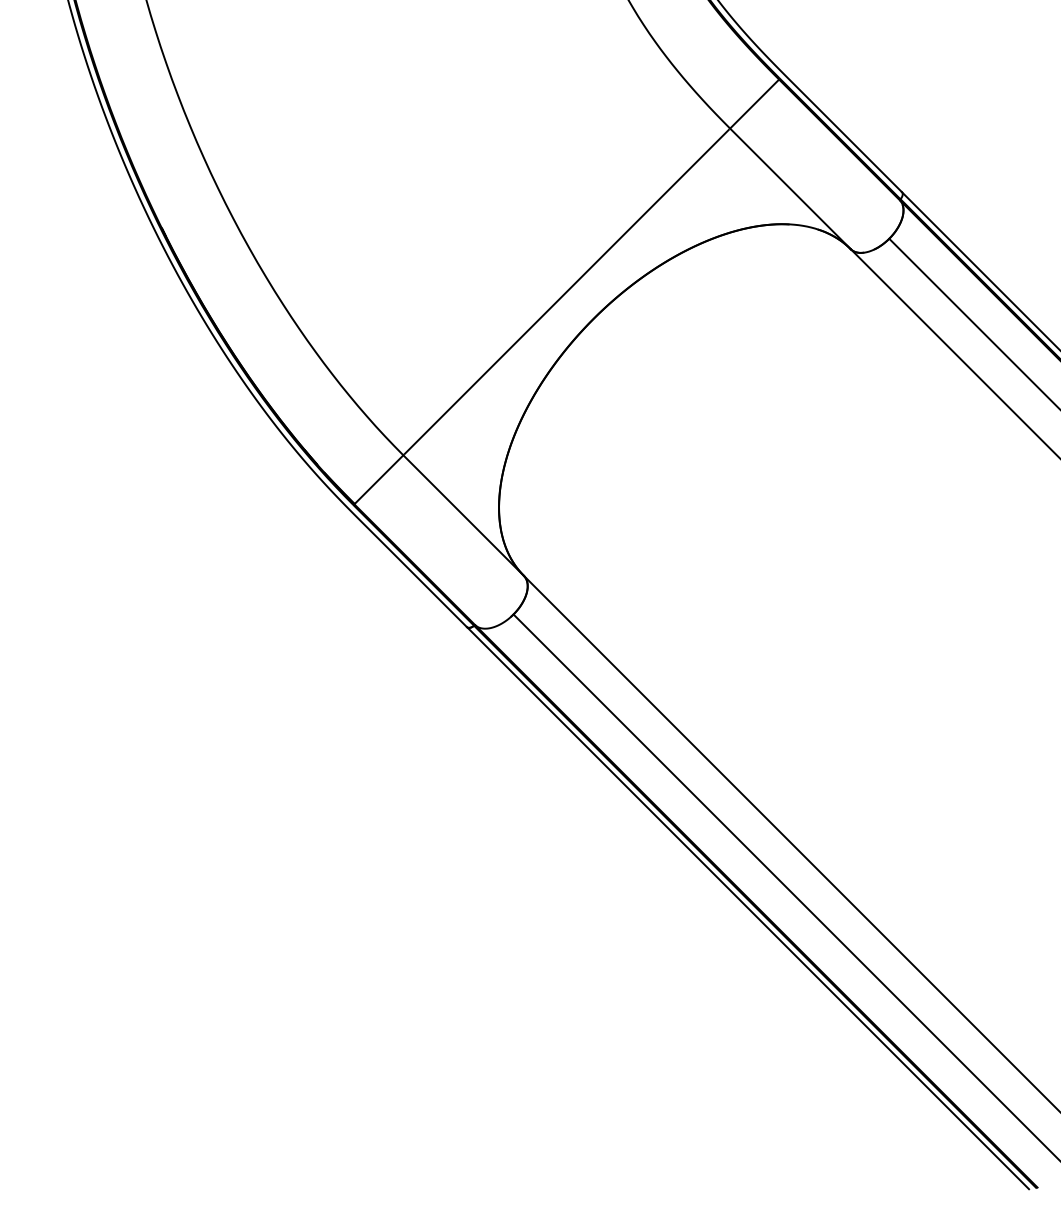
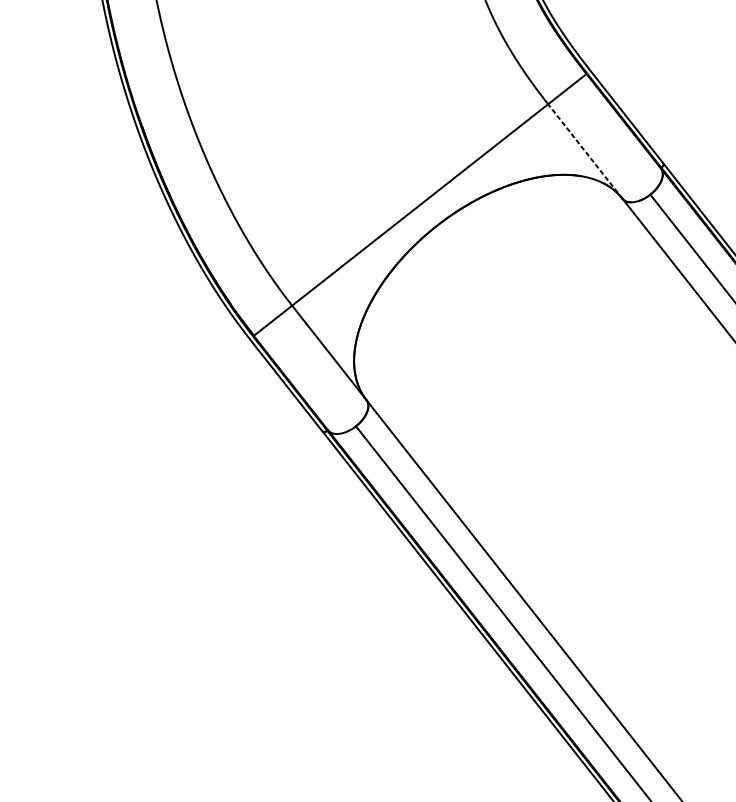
line: (790, 188) -> (585, 151), solid -> dashed

